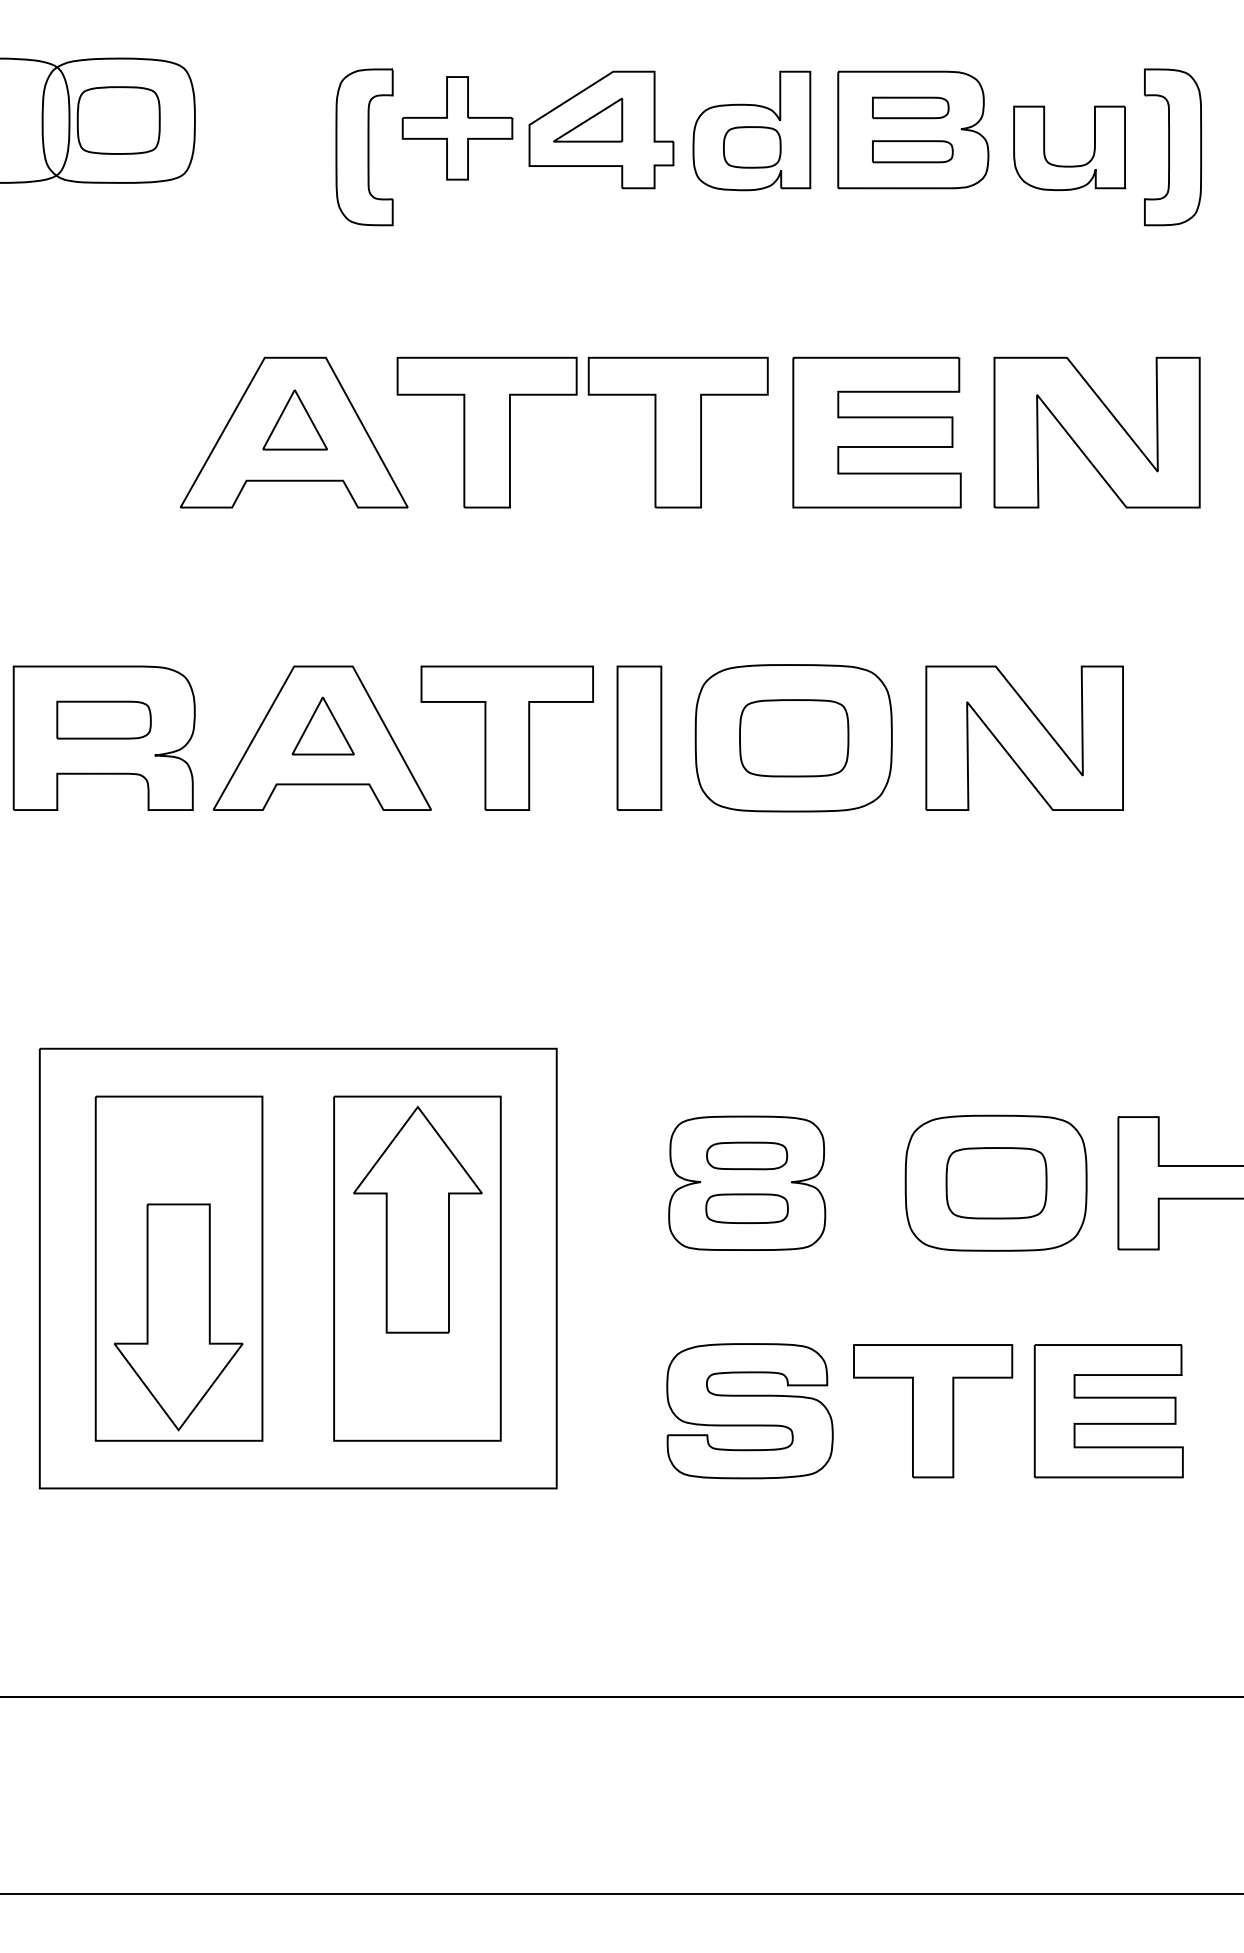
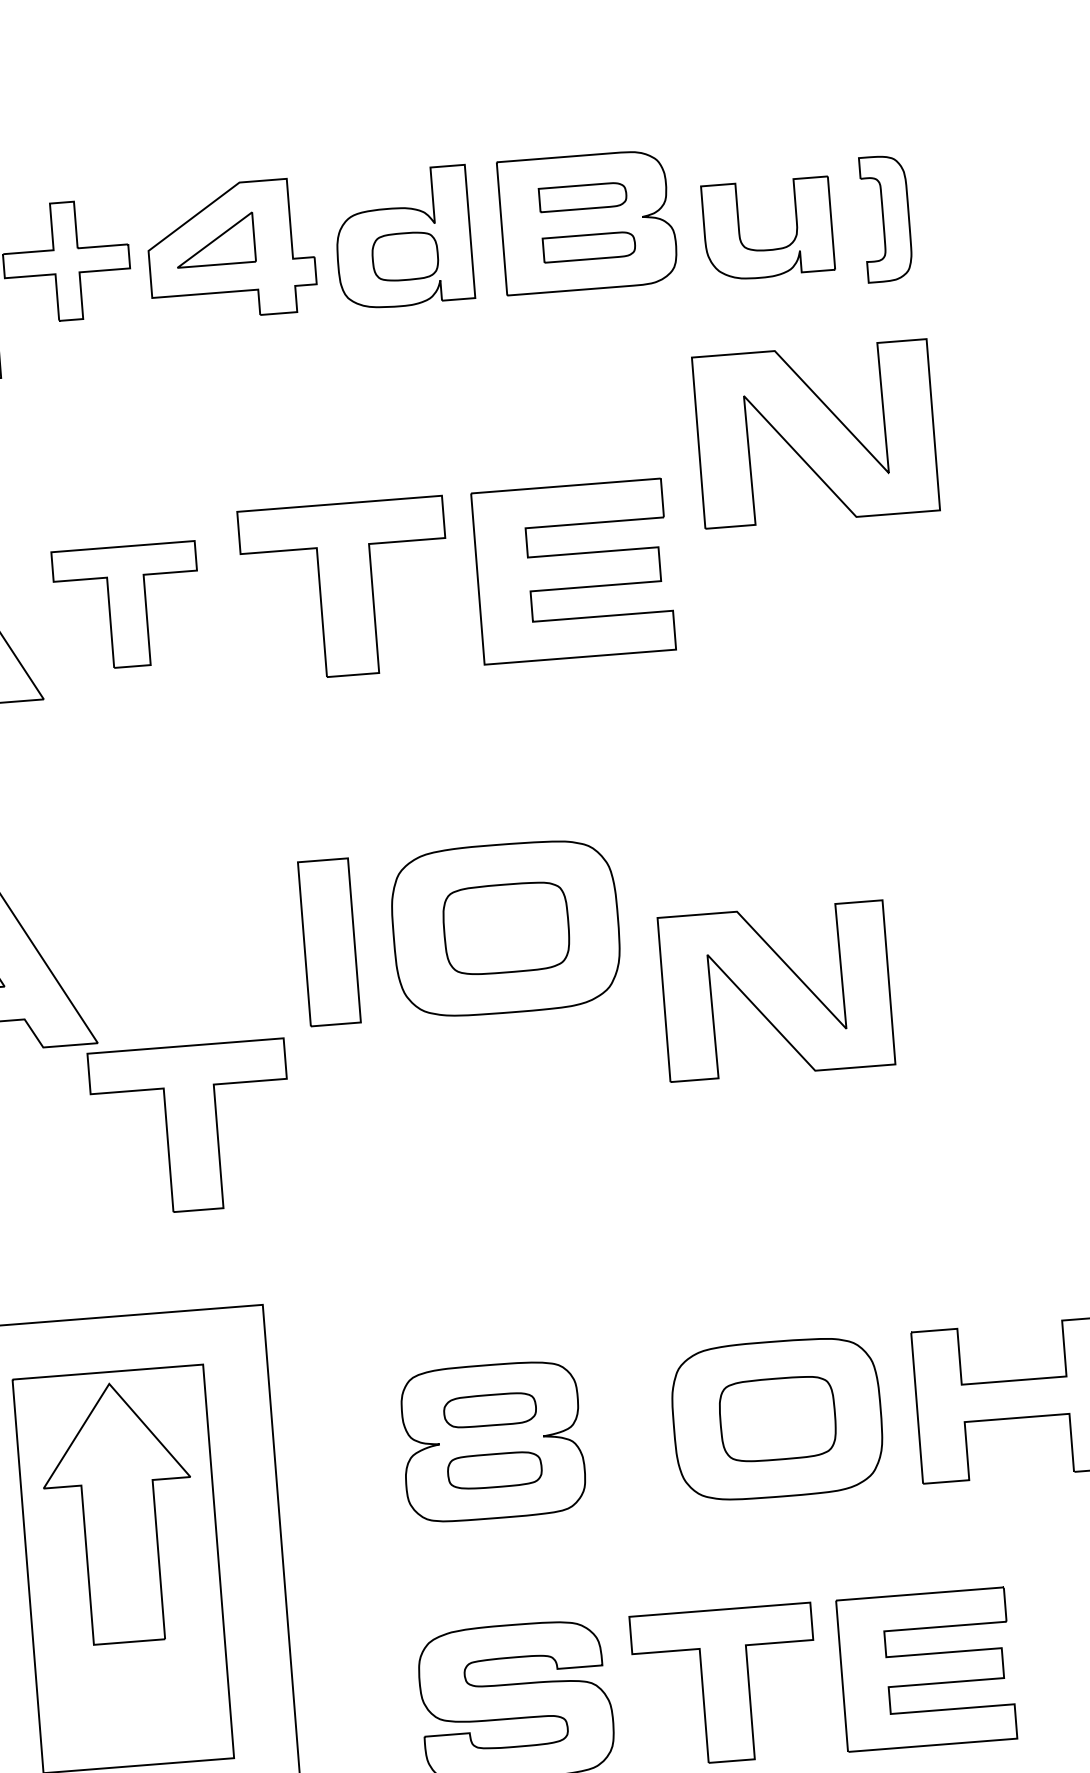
part: (1172, 147) -> (885, 218), size x0.7
part: (486, 432) -> (127, 606), size x0.7
part: (1096, 432) -> (815, 433), moved
part: (506, 737) -> (191, 1127), moved
part: (1024, 737) -> (776, 990), moved

